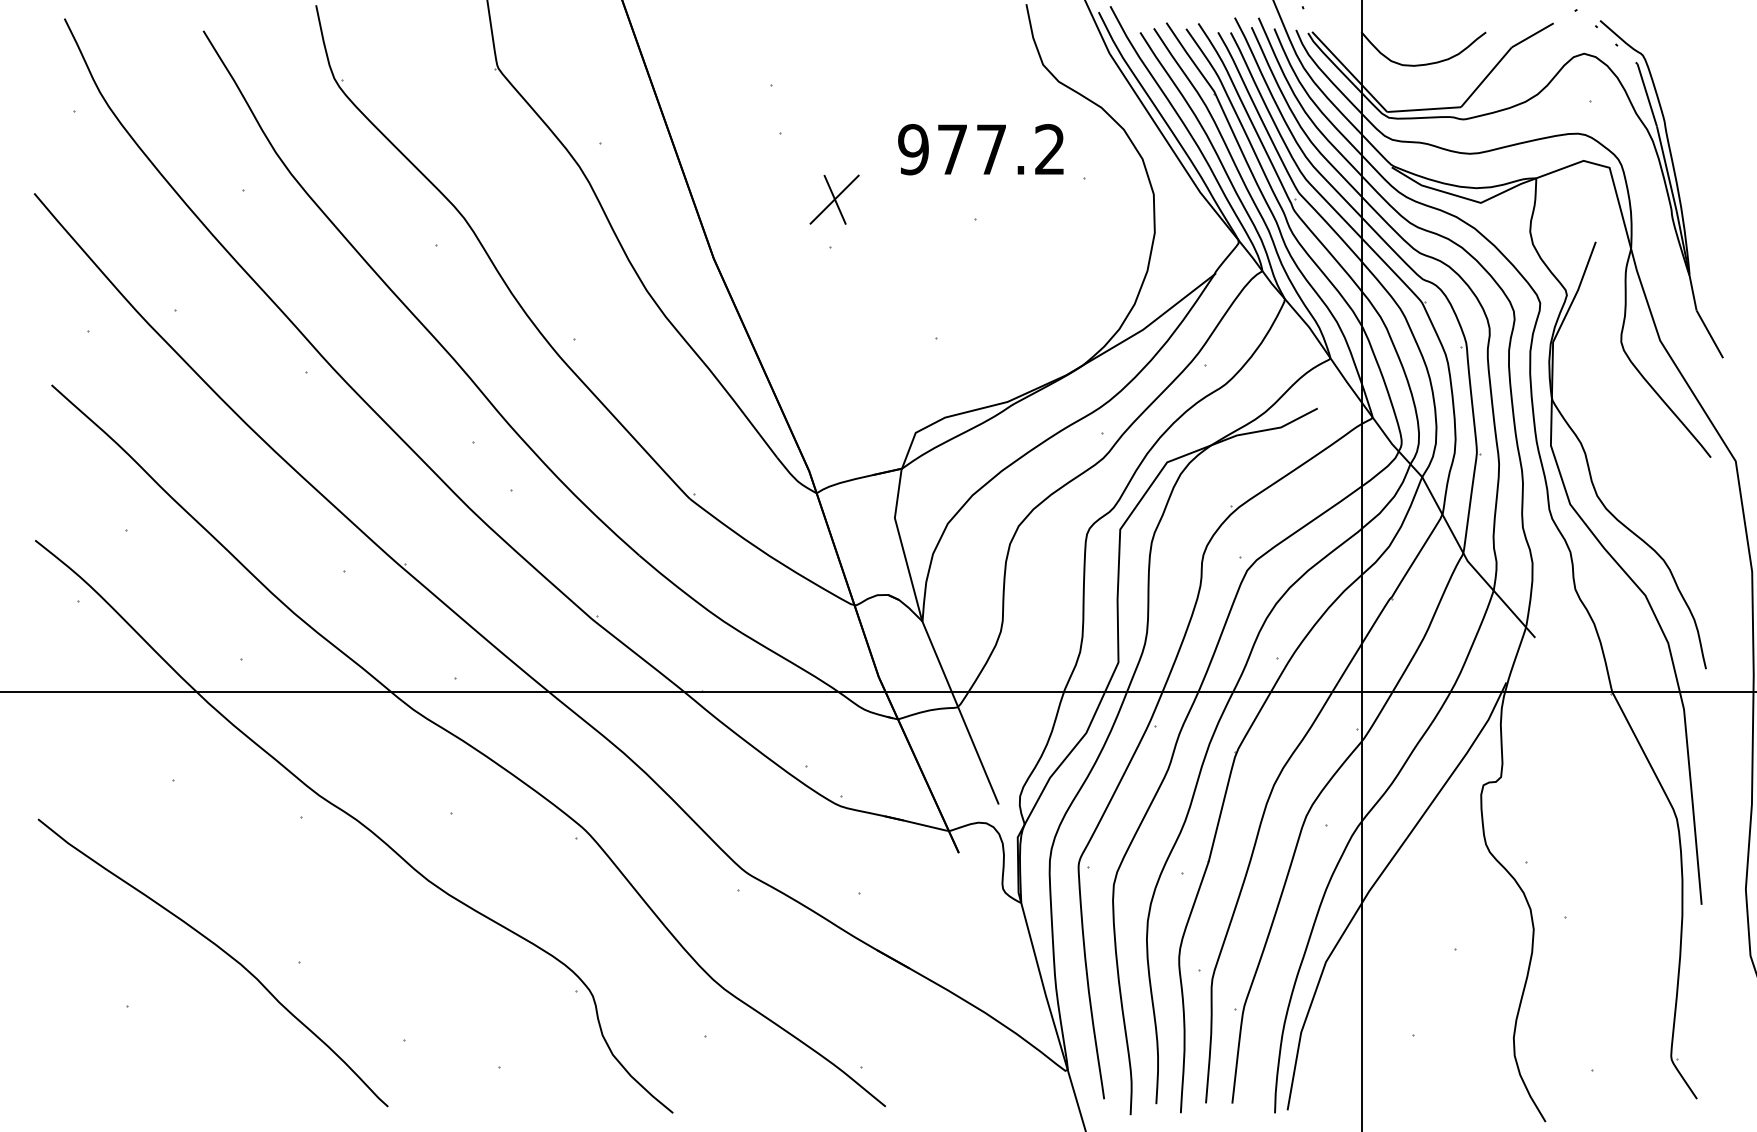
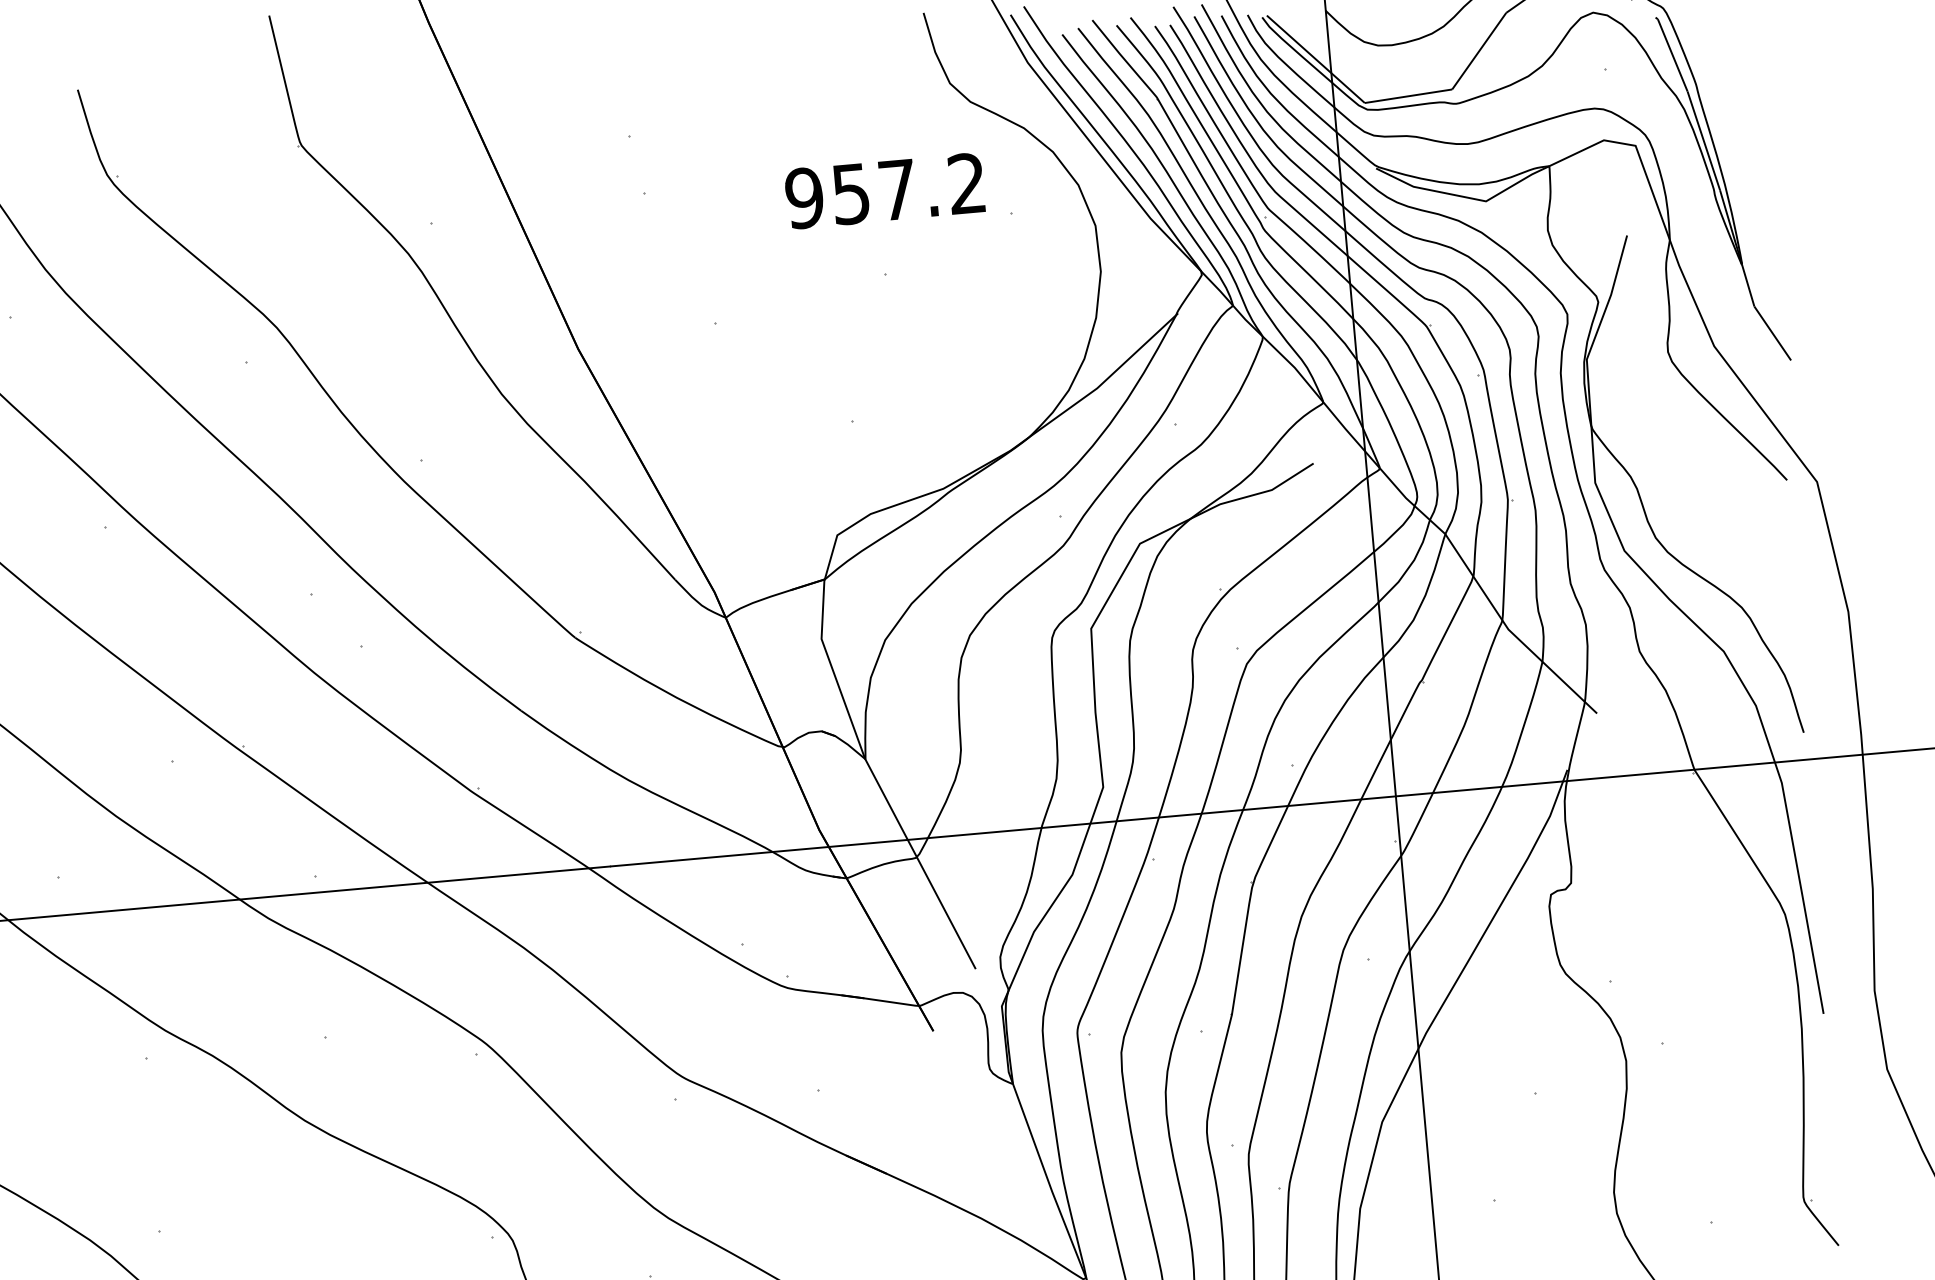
text: (952, 149) -> (851, 193), 977.2 -> 957.2
part: (834, 199) -> (715, 265), removed

